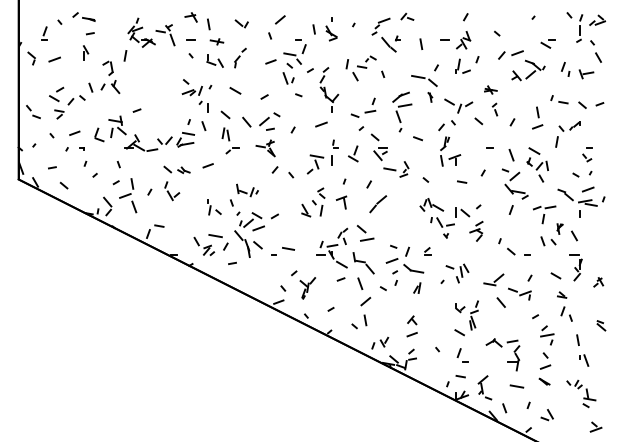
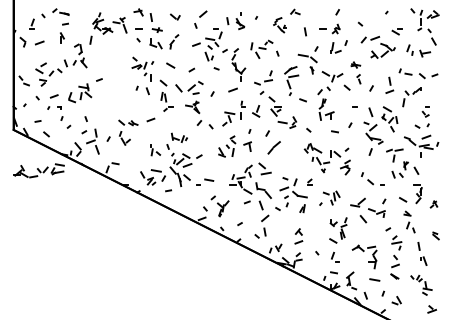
part: (385, 34) -> (279, 24), size x0.6
part: (463, 40) -> (336, 29), size x0.7
part: (159, 141) -> (38, 170), moved

